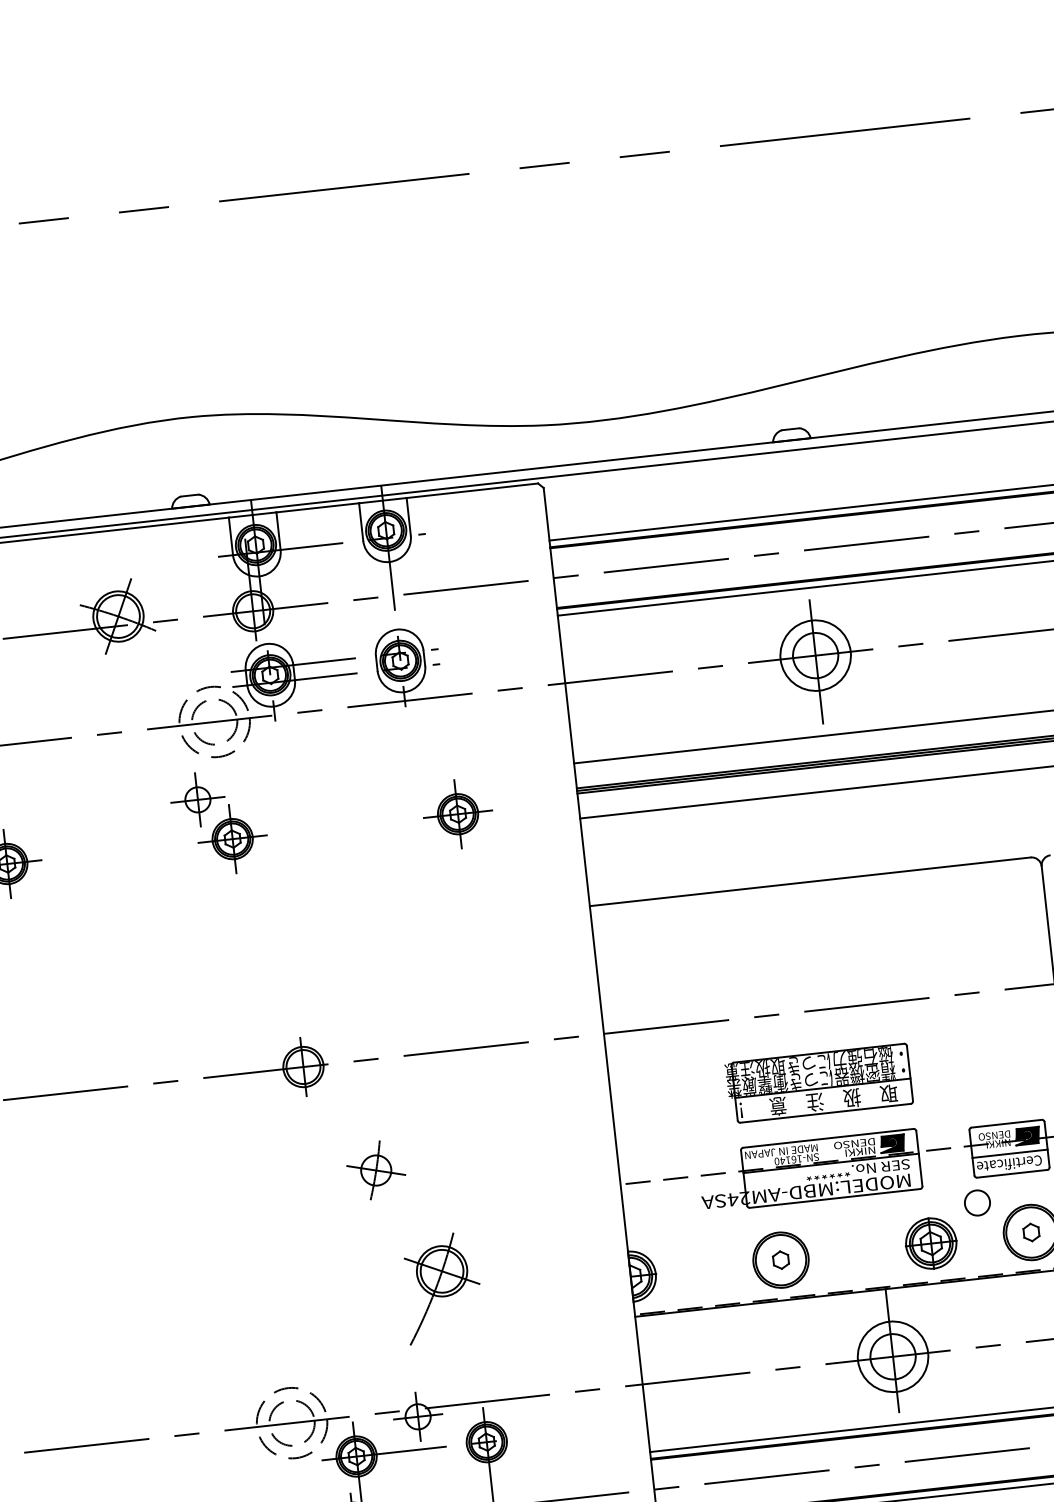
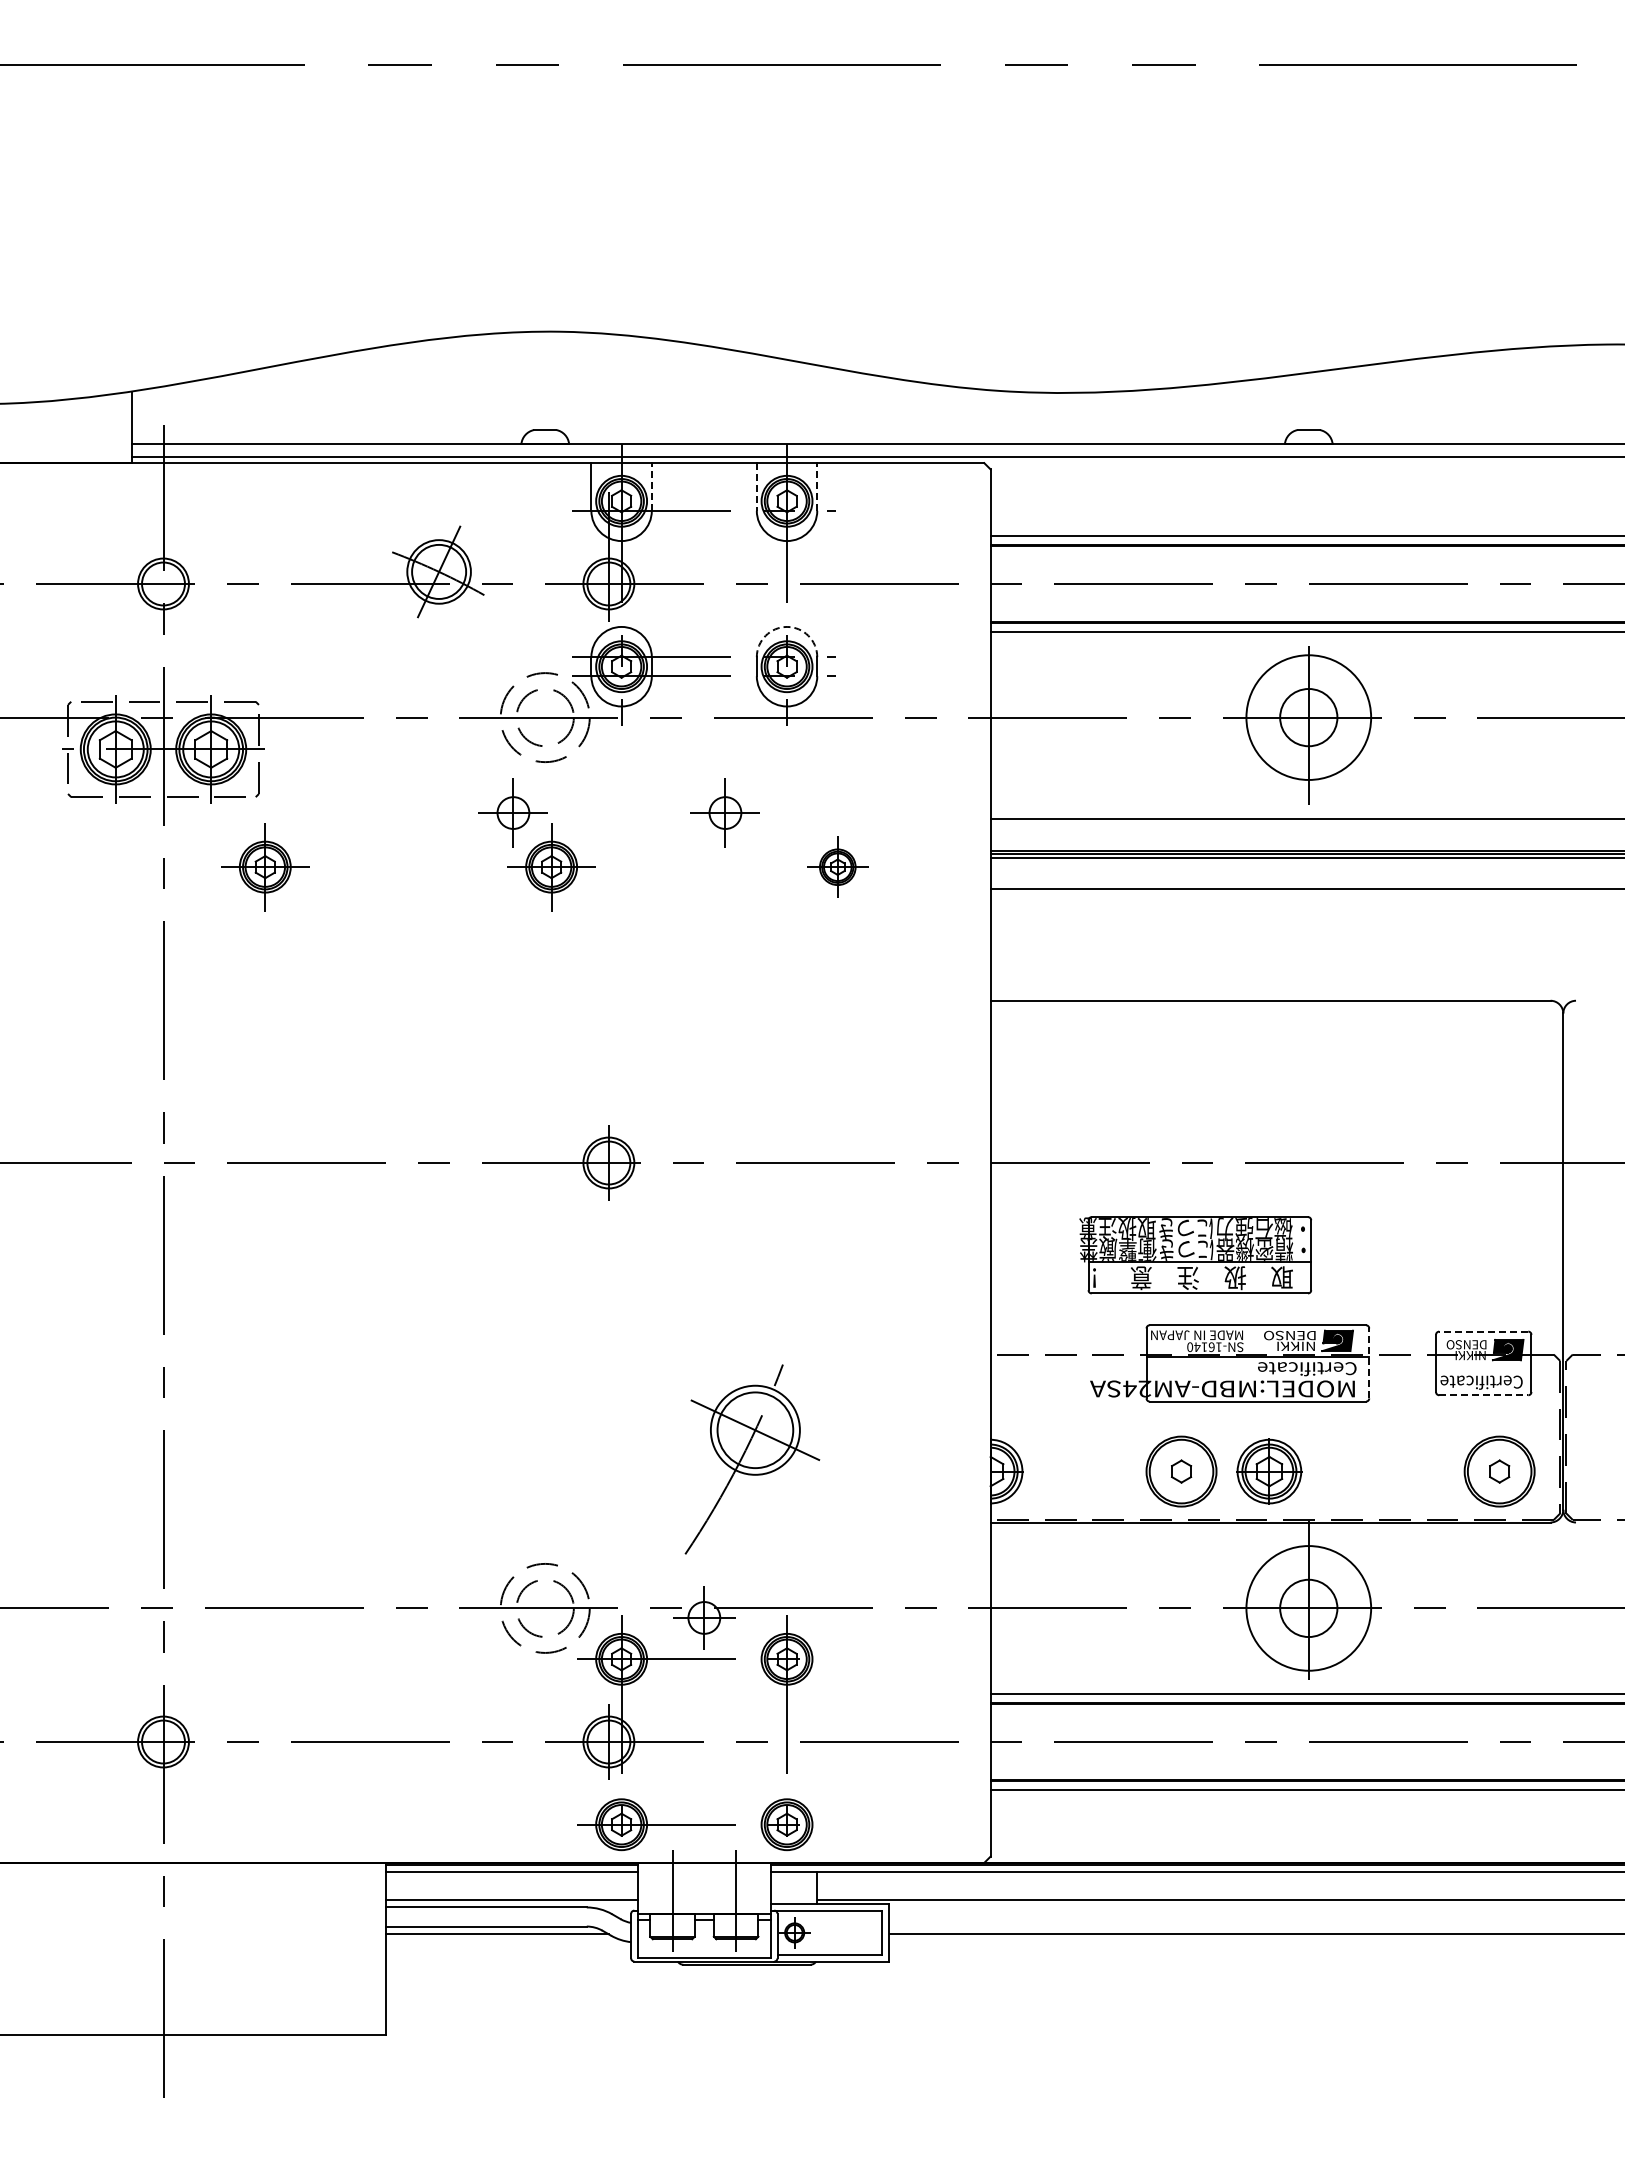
line: (408, 516) -> (817, 486), solid -> dashed
line: (360, 521) -> (756, 486), solid -> dashed
line: (278, 530) -> (651, 486), solid -> dashed
arc: (397, 629) -> (787, 626), solid -> dashed
circle: (815, 655) -> (1308, 717), size x1.4
part: (364, 781) -> (724, 812), added
part: (457, 814) -> (837, 867), size x0.7
part: (818, 1083) -> (1195, 1255), moved
line: (1006, 1123) -> (1483, 1331), solid -> dashed
line: (1009, 1153) -> (1483, 1369), removed
line: (919, 1158) -> (1369, 1363), solid -> dashed
part: (375, 1170) -> (685, 1302), removed
text: (857, 1170) -> (1290, 1369), SER No.****** -> Certificate
line: (1012, 1174) -> (1483, 1395), solid -> dashed
circle: (977, 1202) -> (1435, 1426), removed
part: (931, 1243) -> (1269, 1471), moved
part: (442, 1287) -> (752, 1459), size x1.4
circle: (892, 1356) -> (1308, 1607), size x1.4

